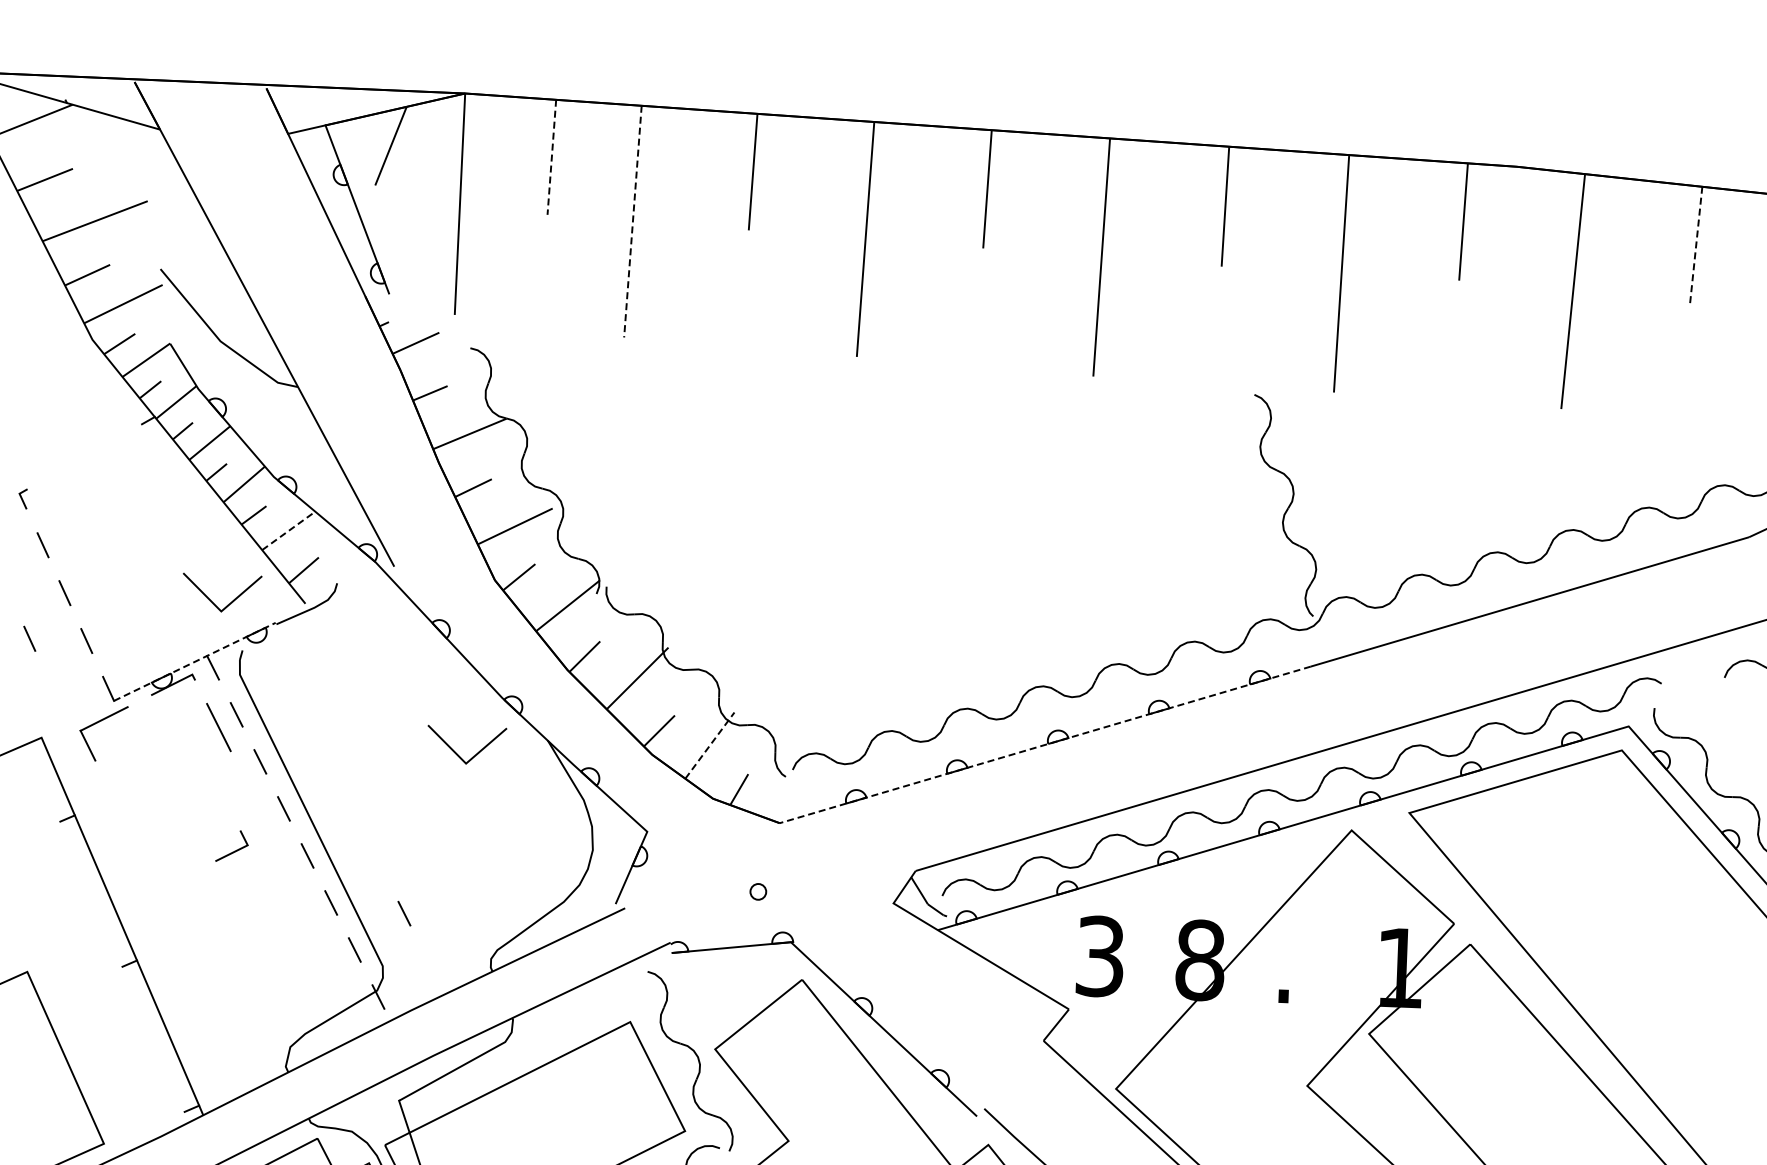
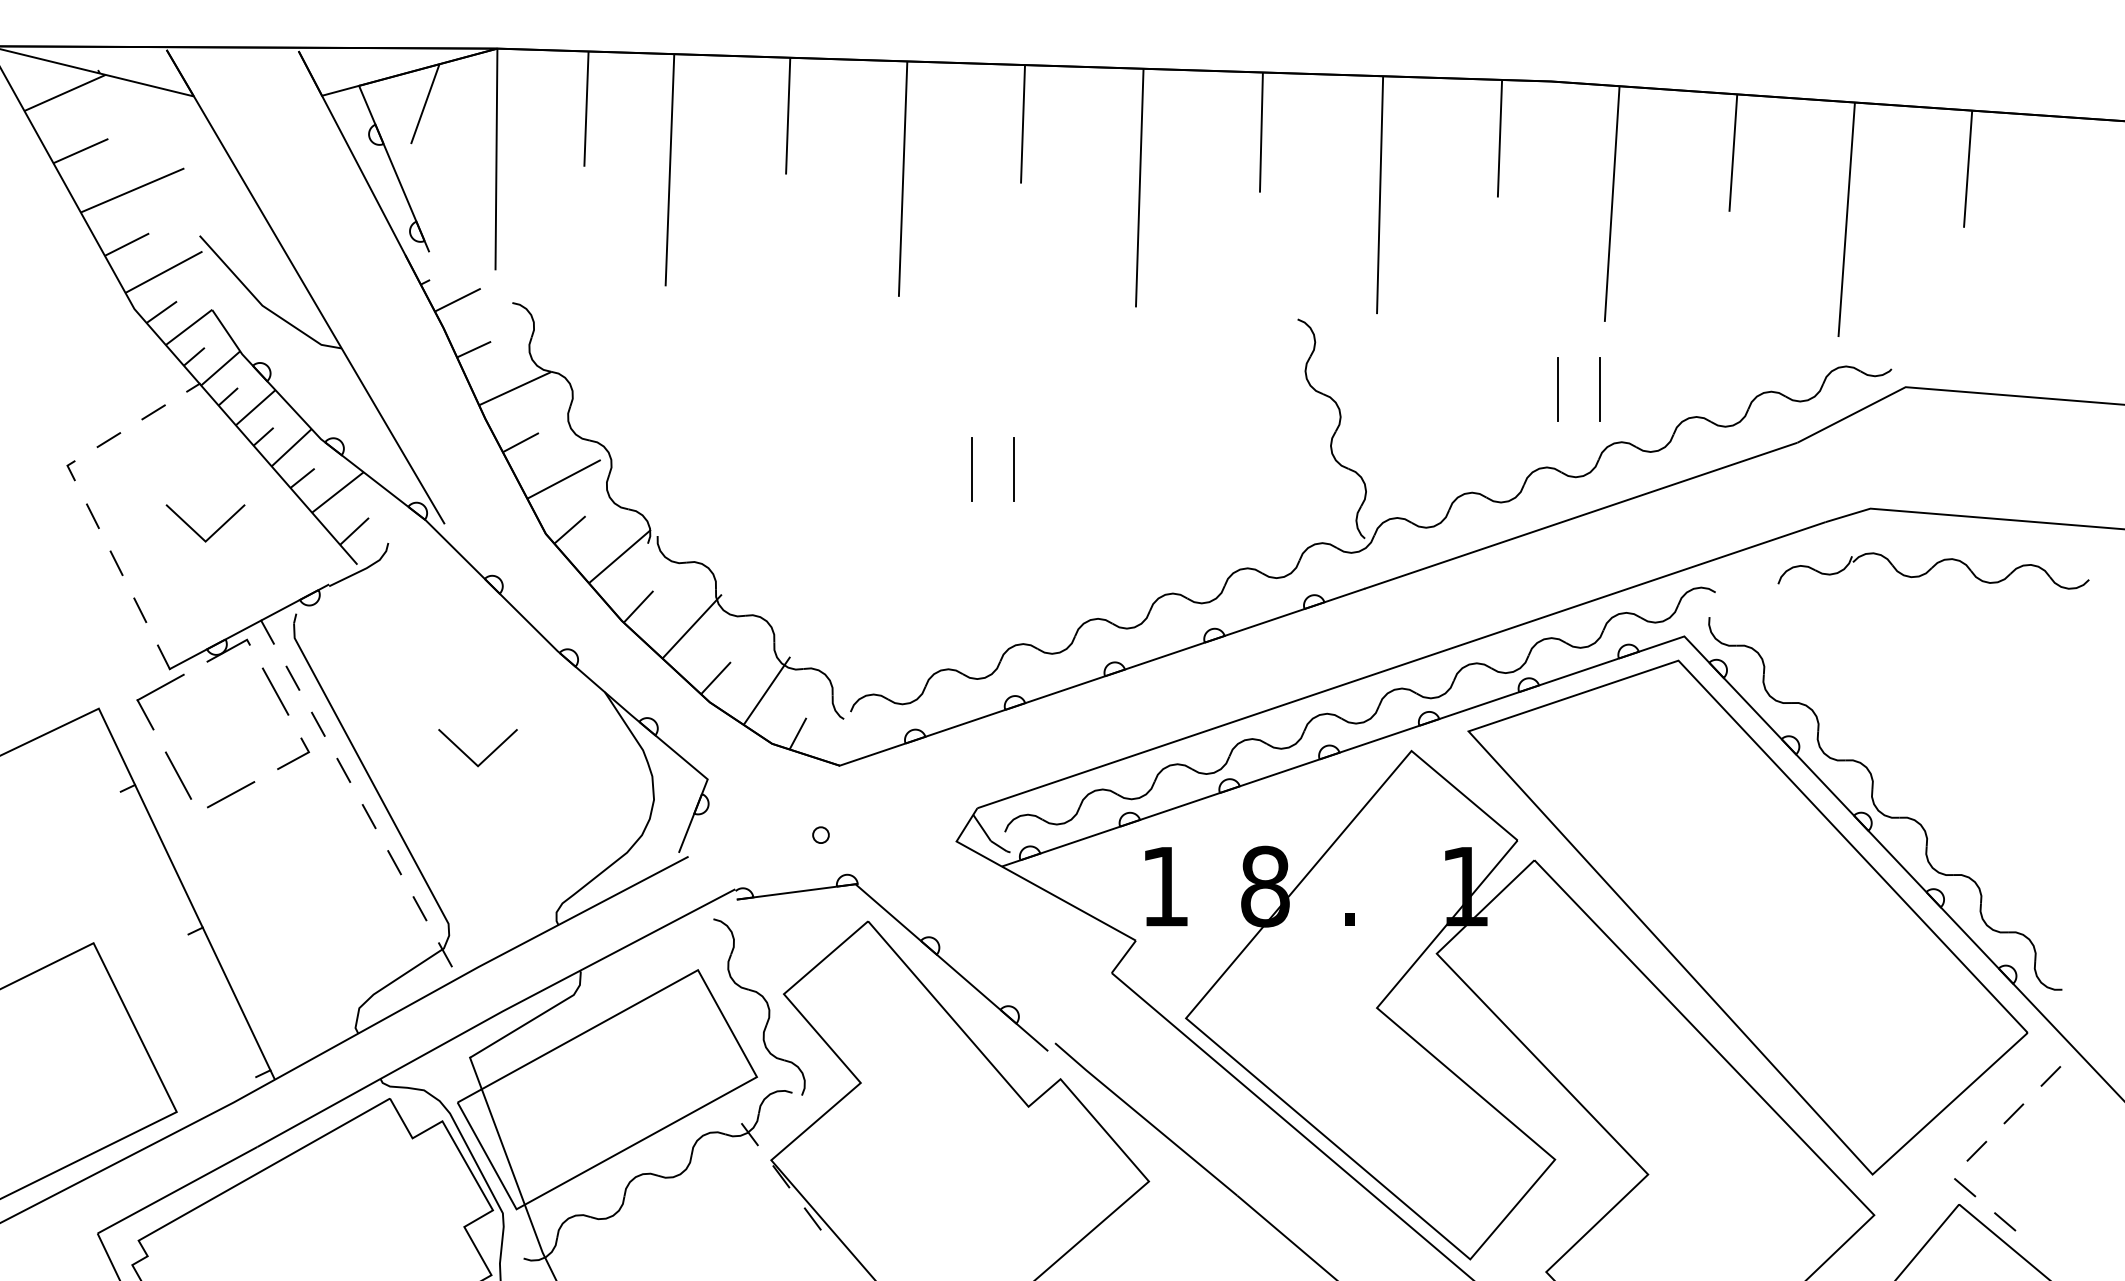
line: (551, 157) -> (586, 109), dashed -> solid
line: (632, 221) -> (669, 170), dashed -> solid
line: (1696, 245) -> (1733, 153), dashed -> solid
line: (107, 443) -> (153, 412), added
line: (61, 470) -> (108, 440), added
line: (1512, 474) -> (1558, 389), added
line: (1554, 476) -> (1600, 389), added
line: (288, 530) -> (337, 492), dashed -> solid
line: (922, 531) -> (971, 468), added
line: (964, 532) -> (1013, 468), added
line: (212, 601) -> (196, 531), moved
line: (30, 638) -> (83, 609), removed
line: (195, 661) -> (249, 626), dashed -> solid
line: (710, 745) -> (767, 690), dashed -> solid
line: (1045, 745) -> (1102, 677), dashed -> solid
line: (457, 753) -> (469, 756), moved
line: (118, 807) -> (178, 775), added
line: (169, 828) -> (230, 794), added
line: (234, 851) -> (295, 758), moved
line: (403, 913) -> (467, 870), removed
text: (1100, 956) -> (1165, 886), 3 -> 1

